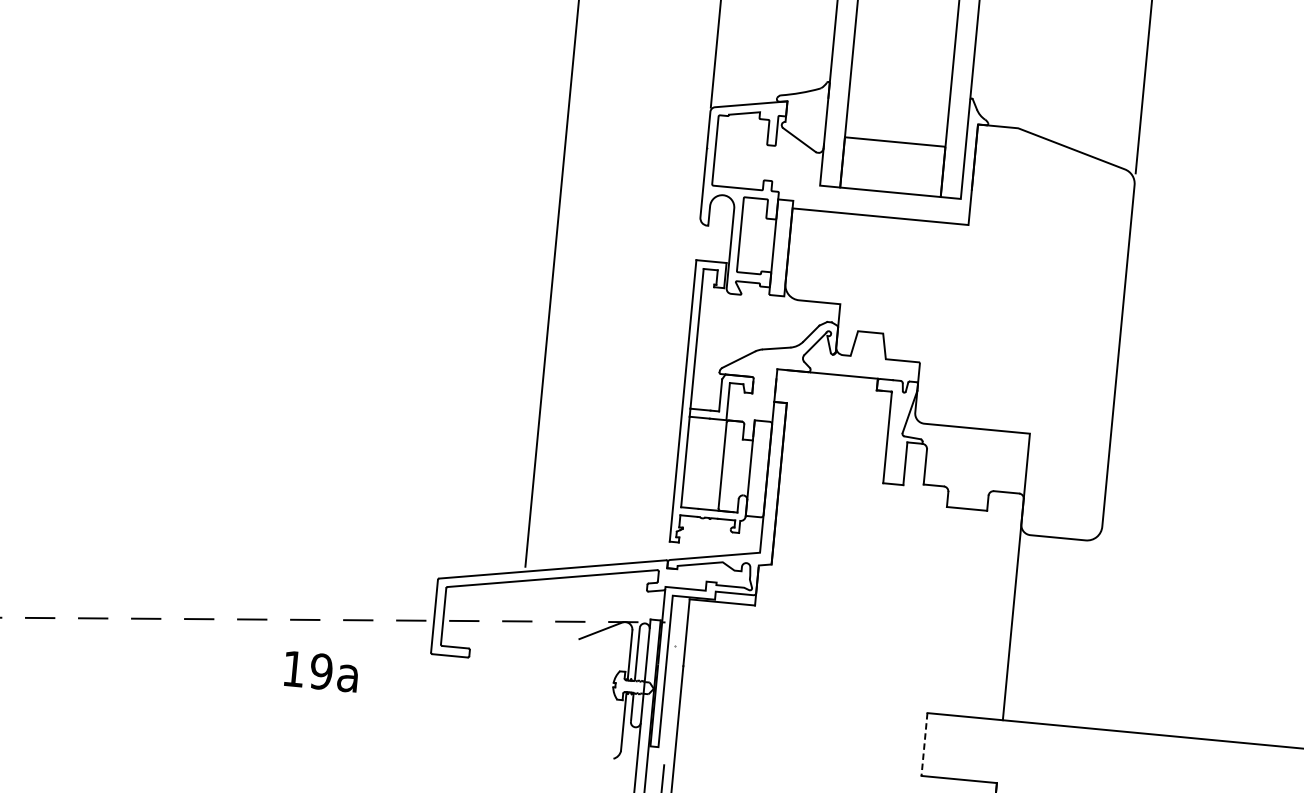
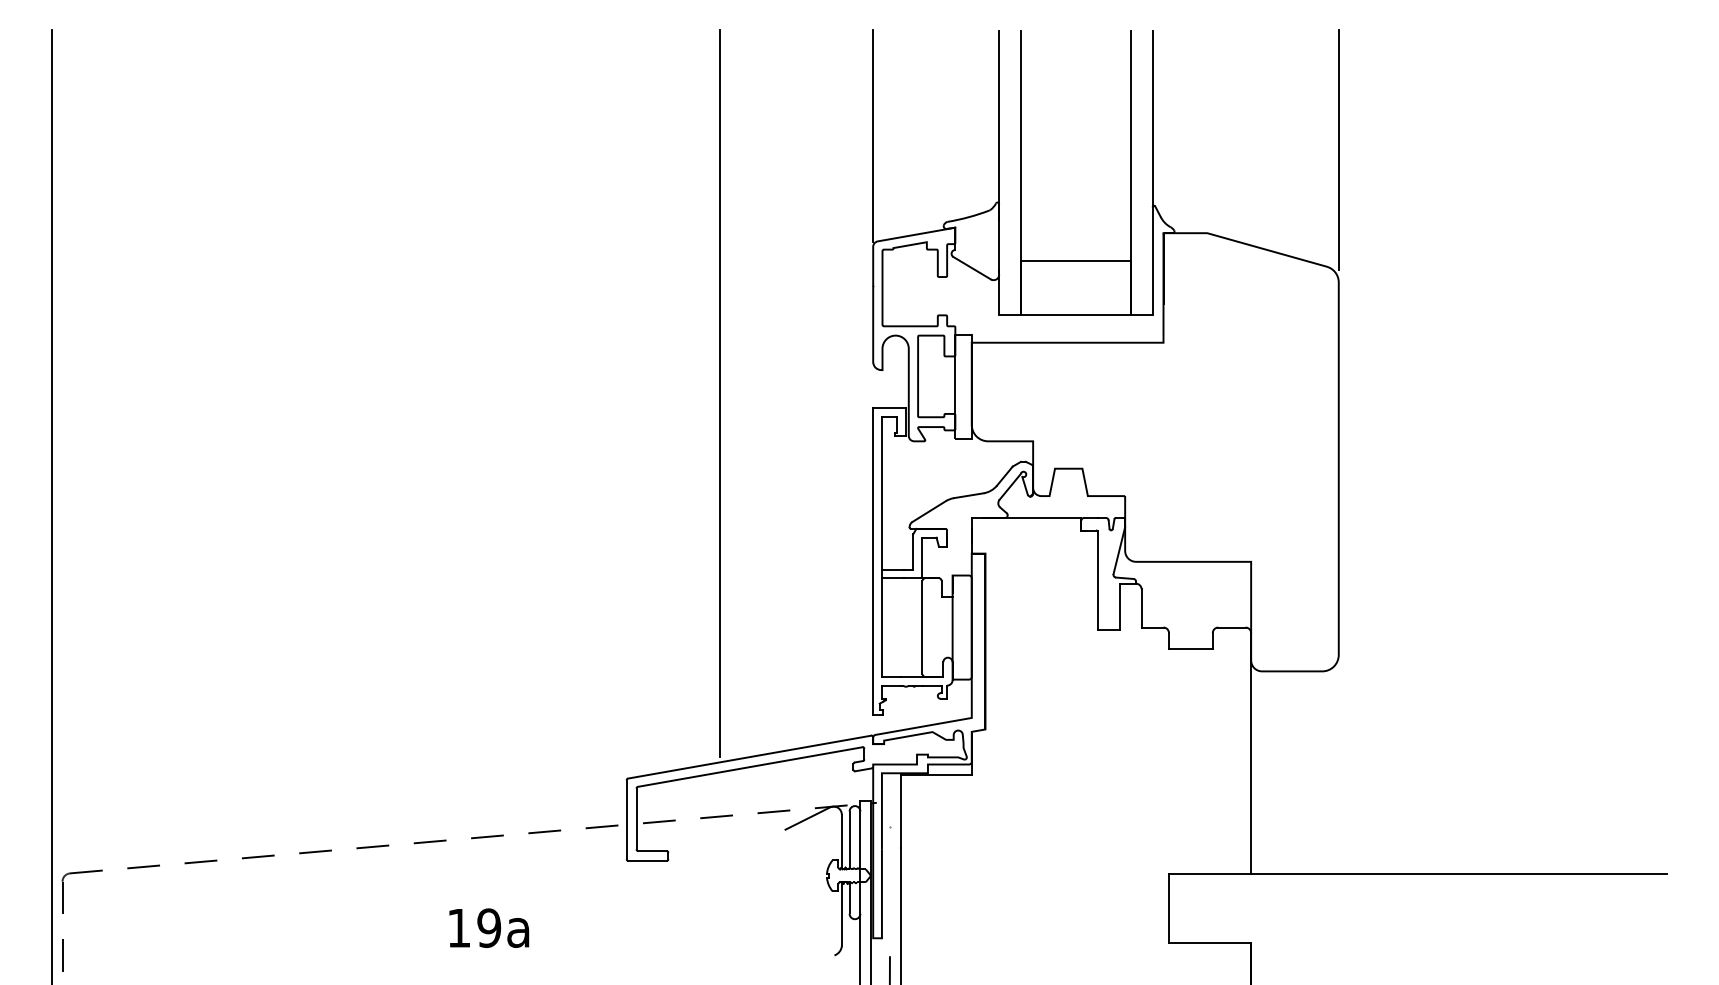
text: (321, 671) -> (489, 927), moved
line: (924, 744) -> (1168, 908), dashed -> solid

